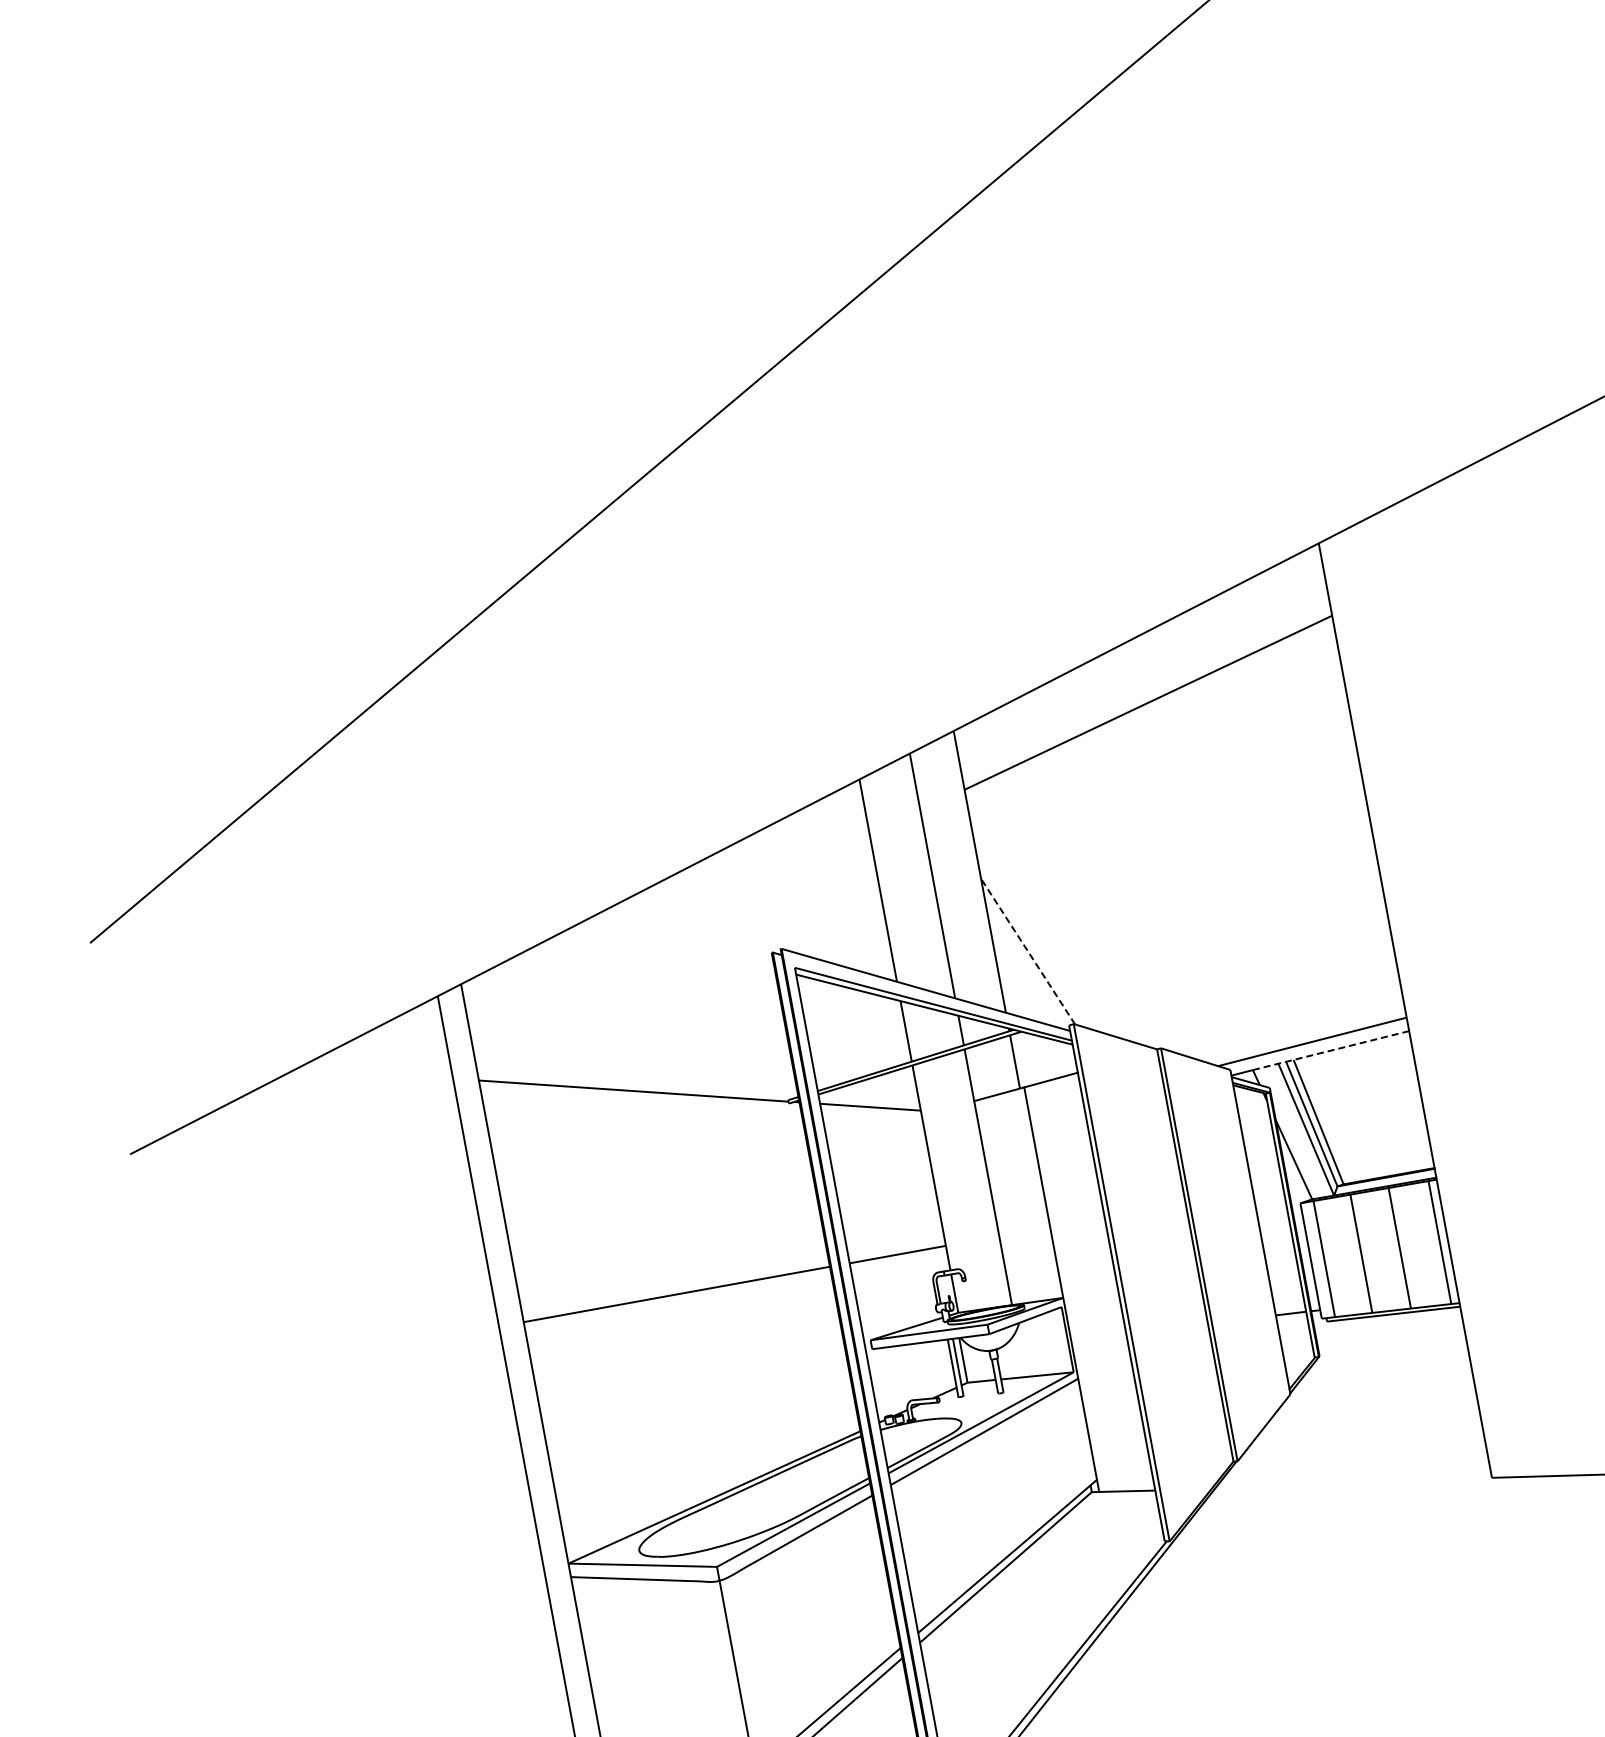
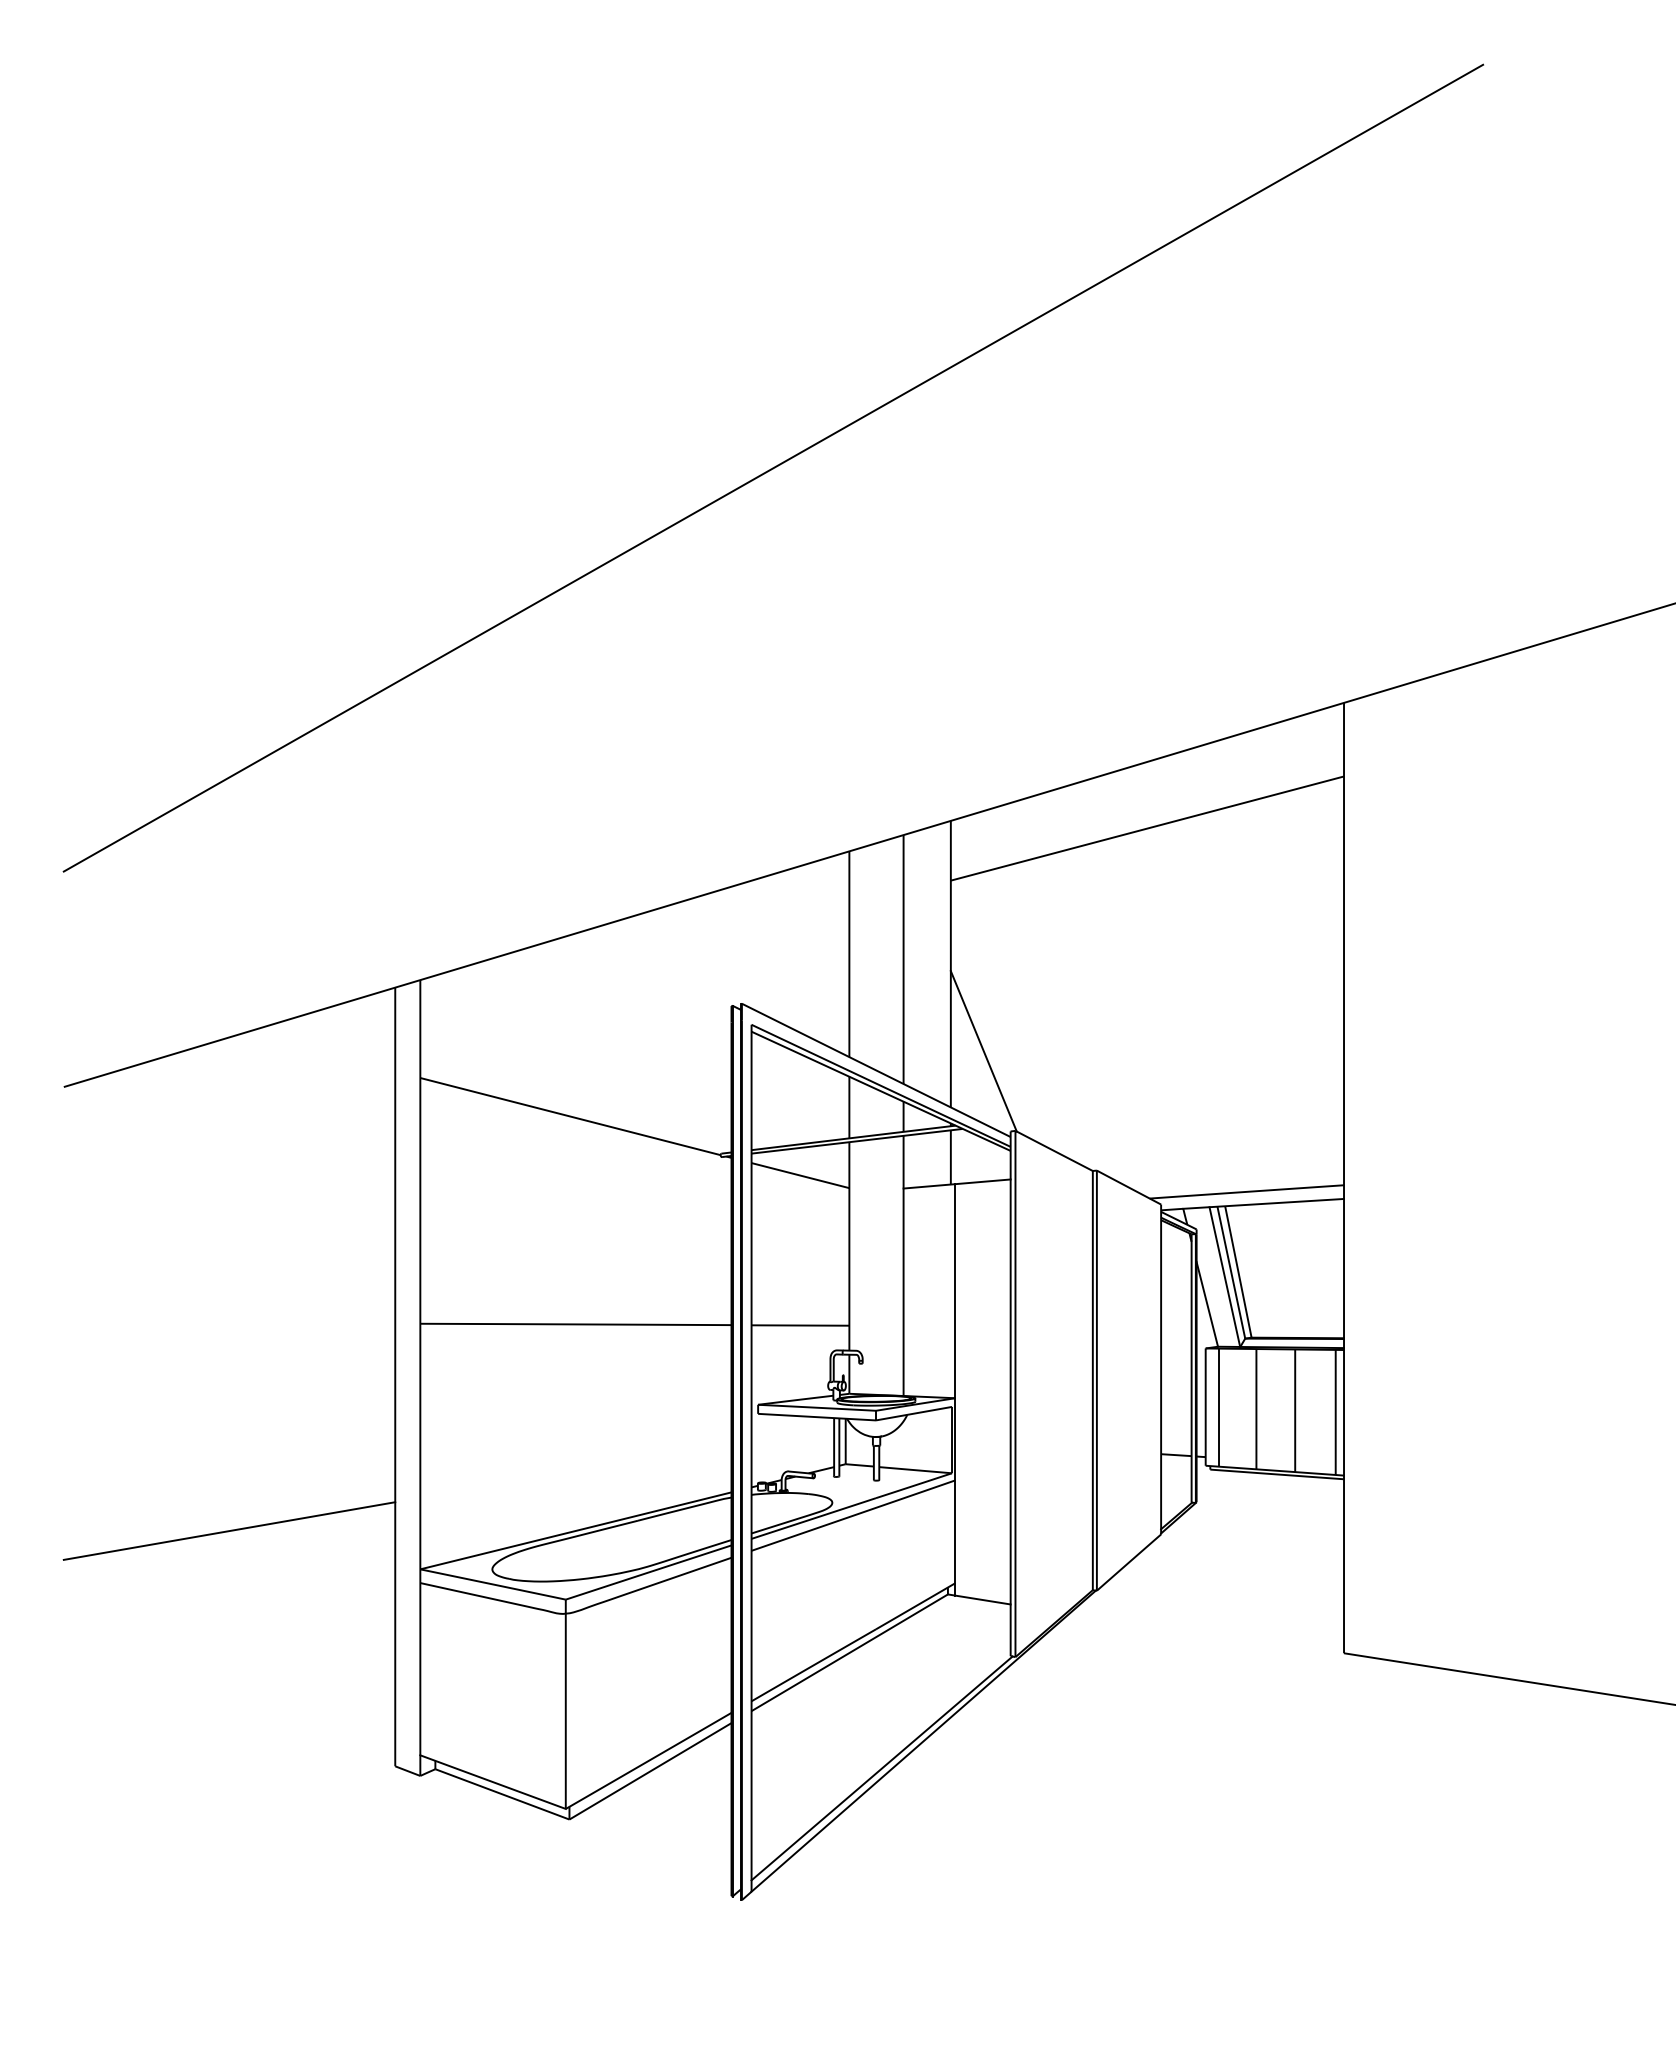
line: (1027, 951) -> (983, 1051), dashed -> solid
line: (1331, 1050) -> (1264, 1203), dashed -> solid
line: (373, 1560) -> (229, 1530), added

